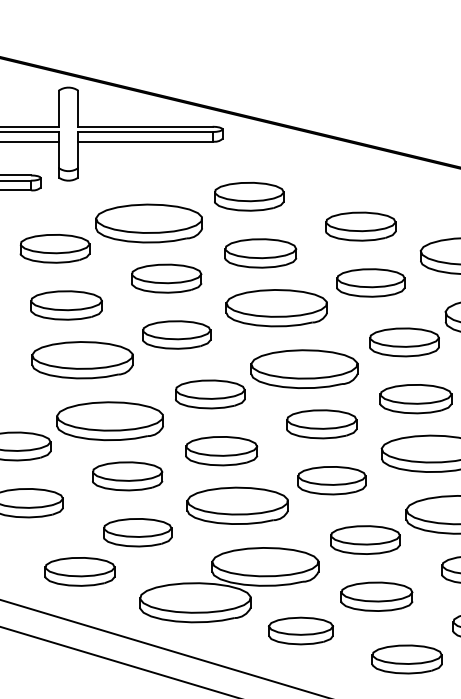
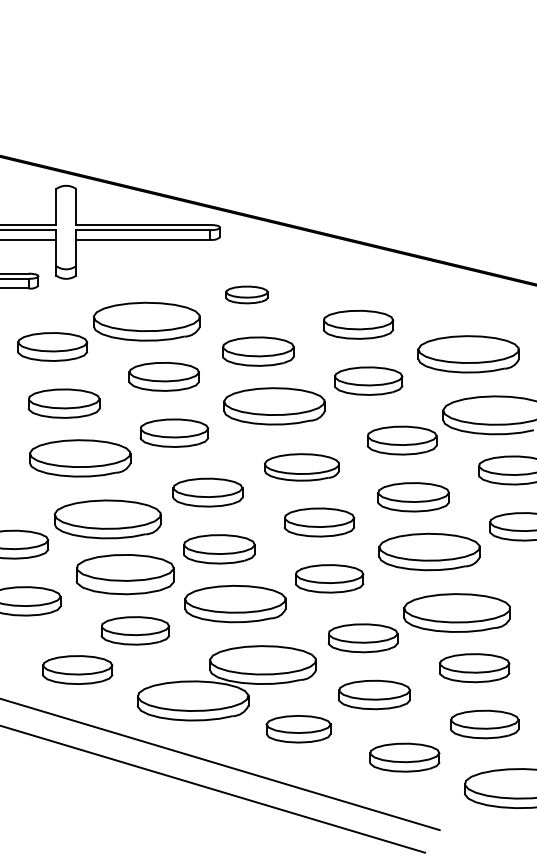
part: (248, 196) -> (246, 294), size x0.6
part: (303, 369) -> (301, 467), size x0.7
part: (126, 476) -> (124, 574), size x1.4

